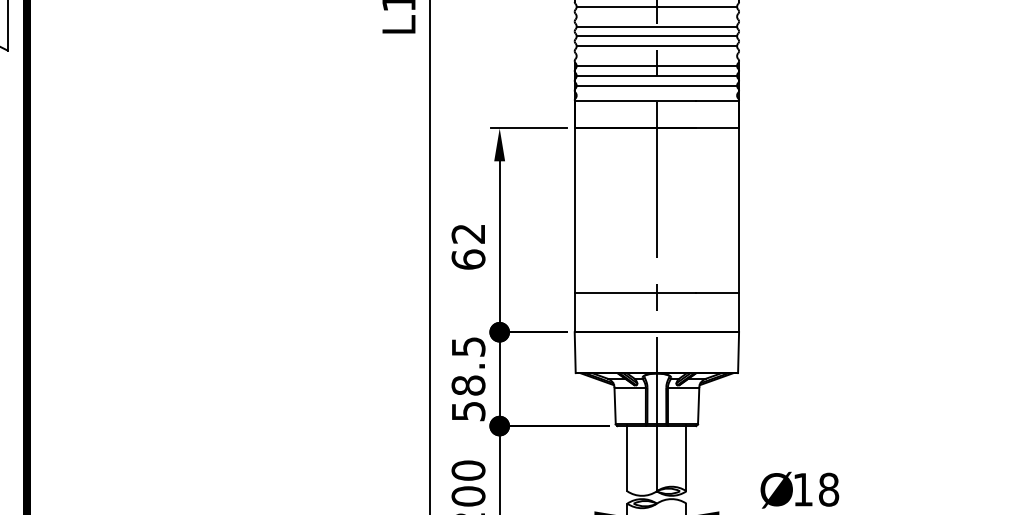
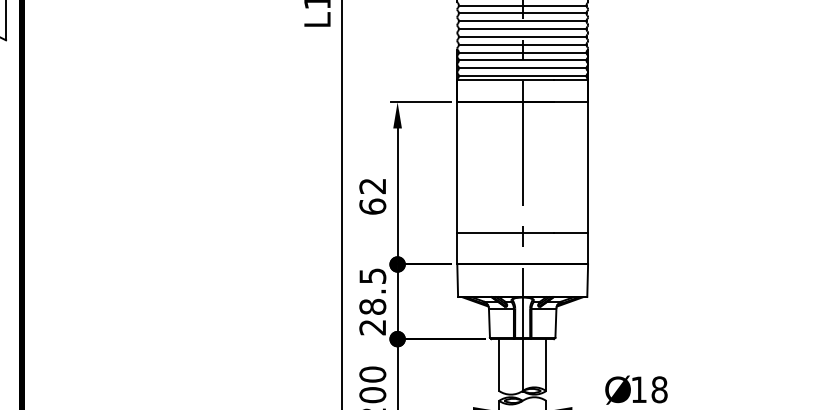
line: (656, 16) -> (522, 13), added
line: (656, 56) -> (522, 45), added
line: (656, 95) -> (522, 76), added
text: (468, 411) -> (372, 327), 58.5 -> 28.5

